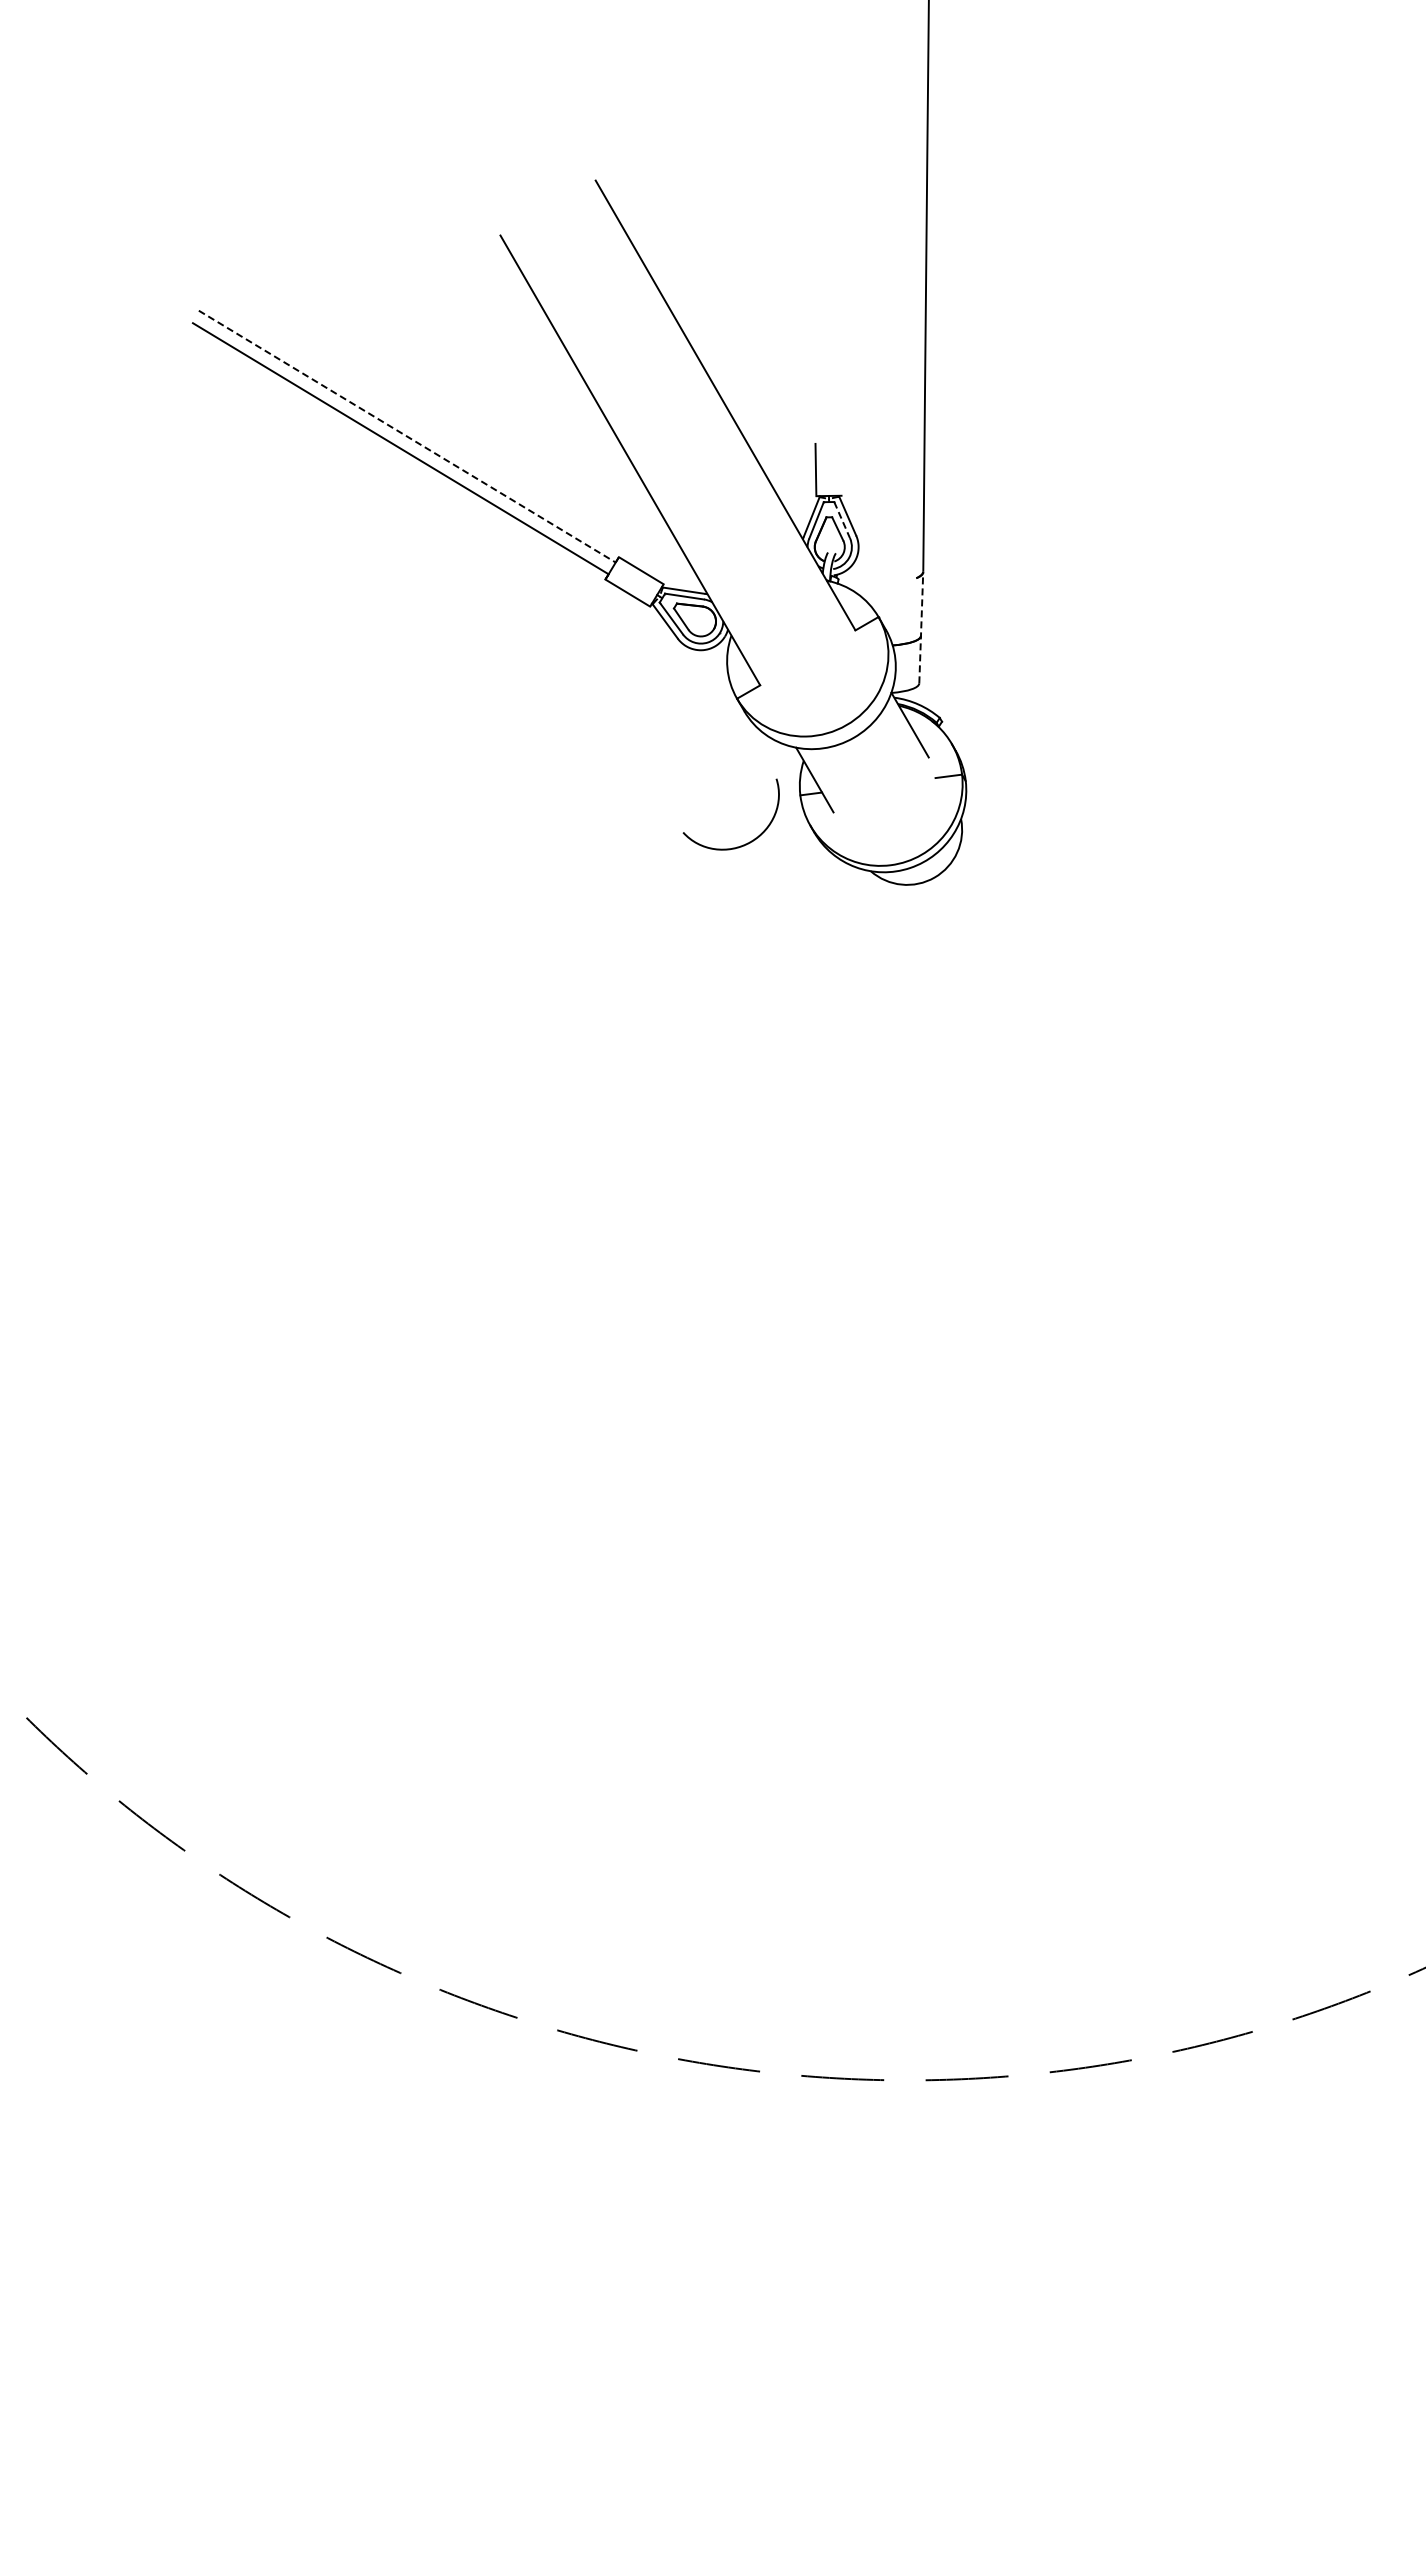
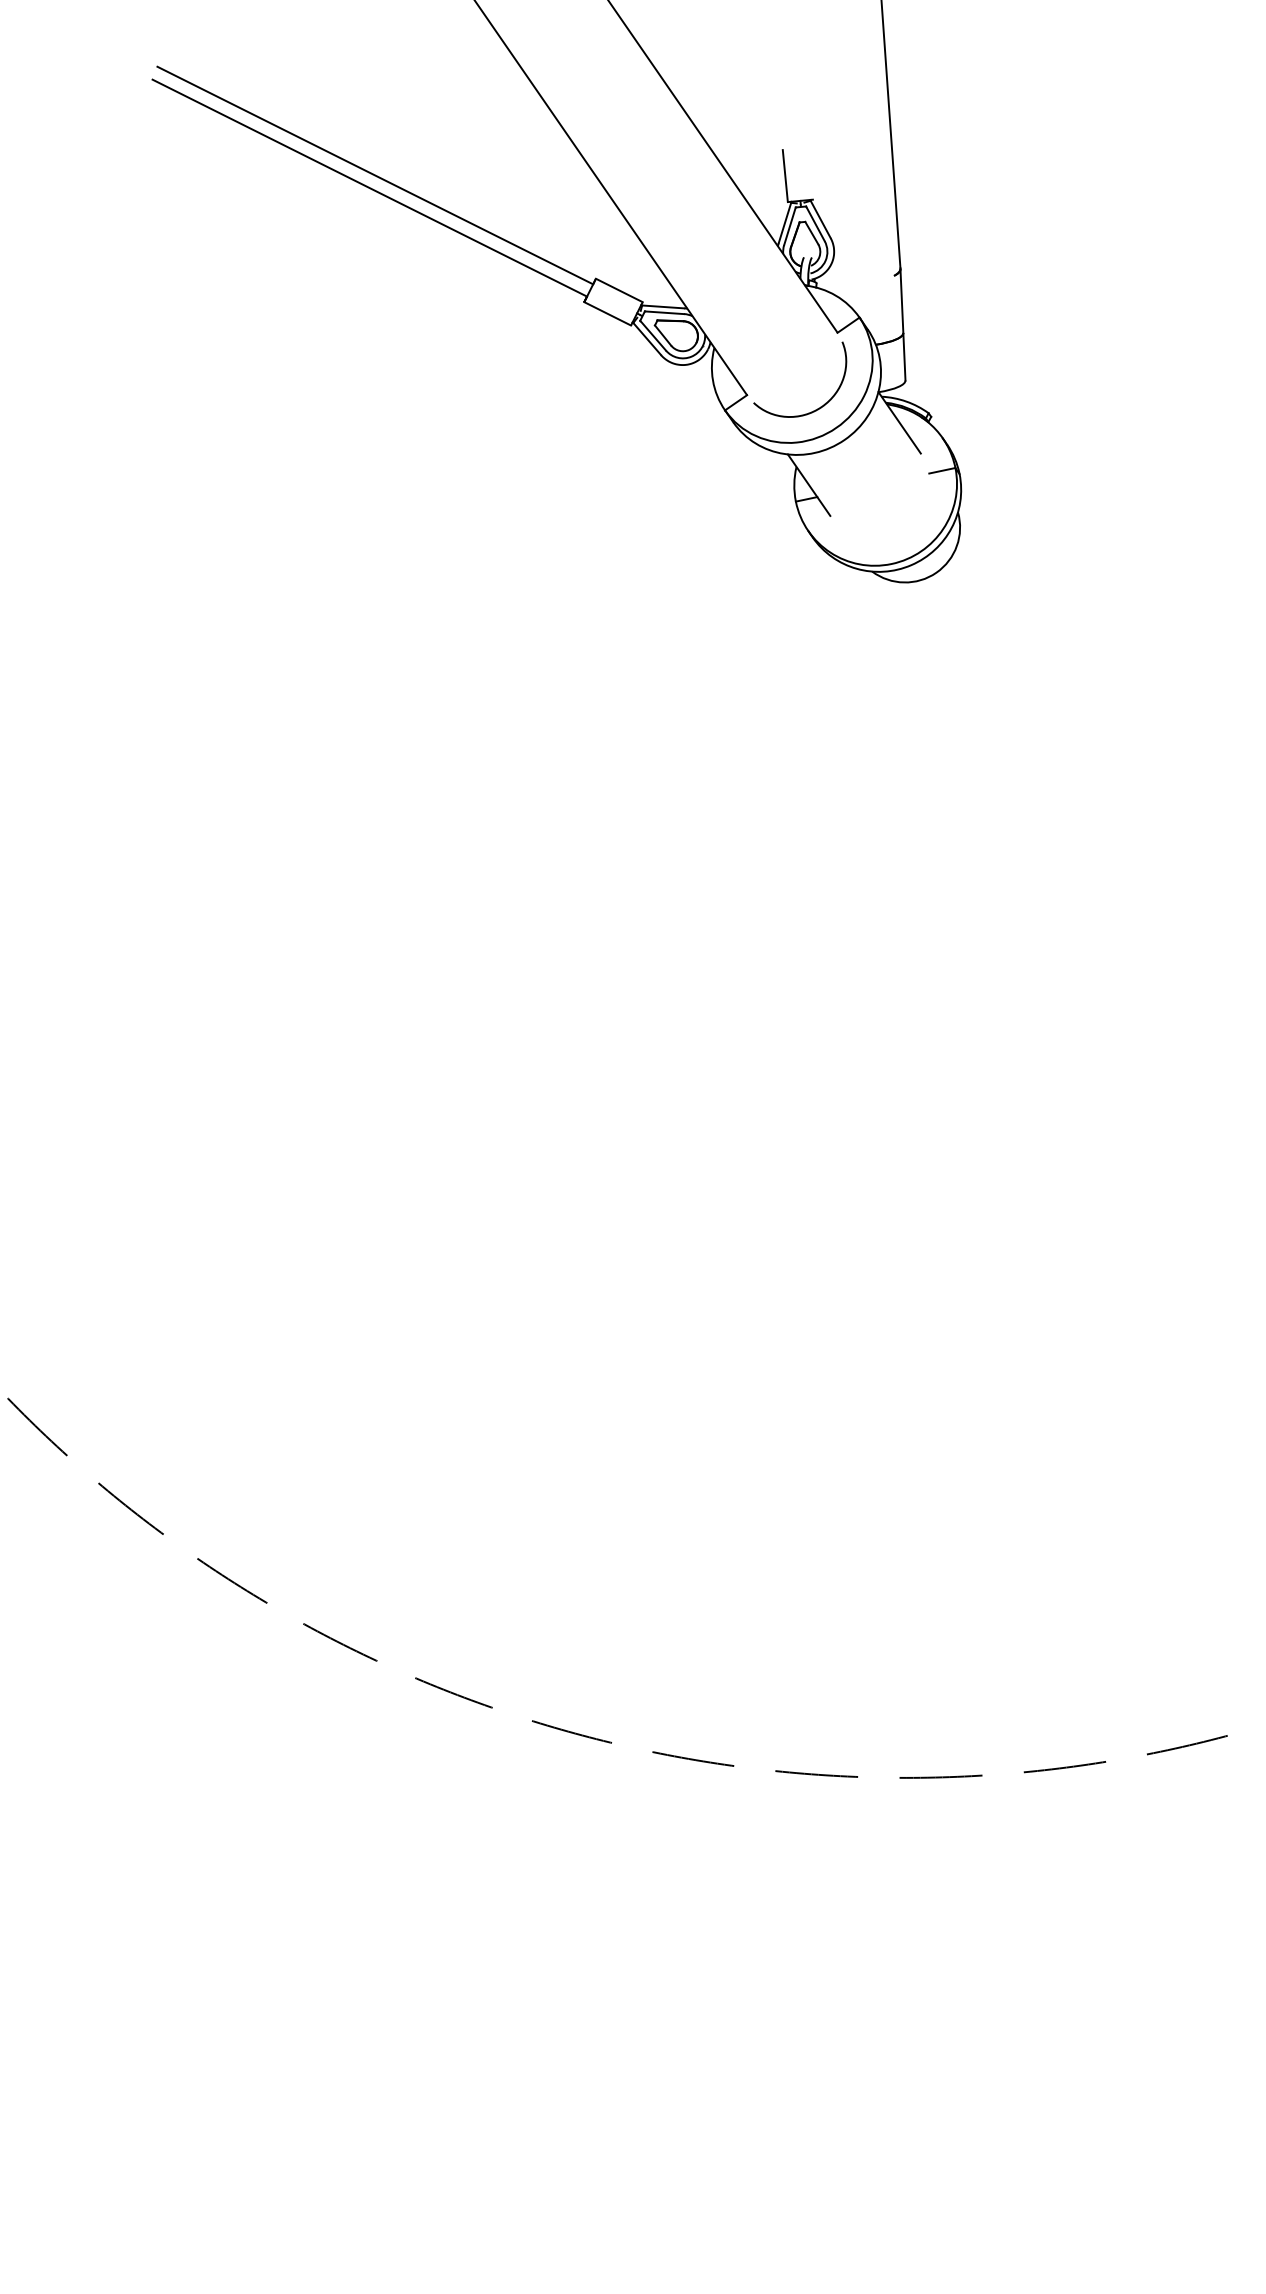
line: (407, 436) -> (375, 175), dashed -> solid
line: (842, 520) -> (815, 224), dashed -> solid
line: (921, 627) -> (903, 324), dashed -> solid
curve: (740, 845) -> (811, 411), moved

